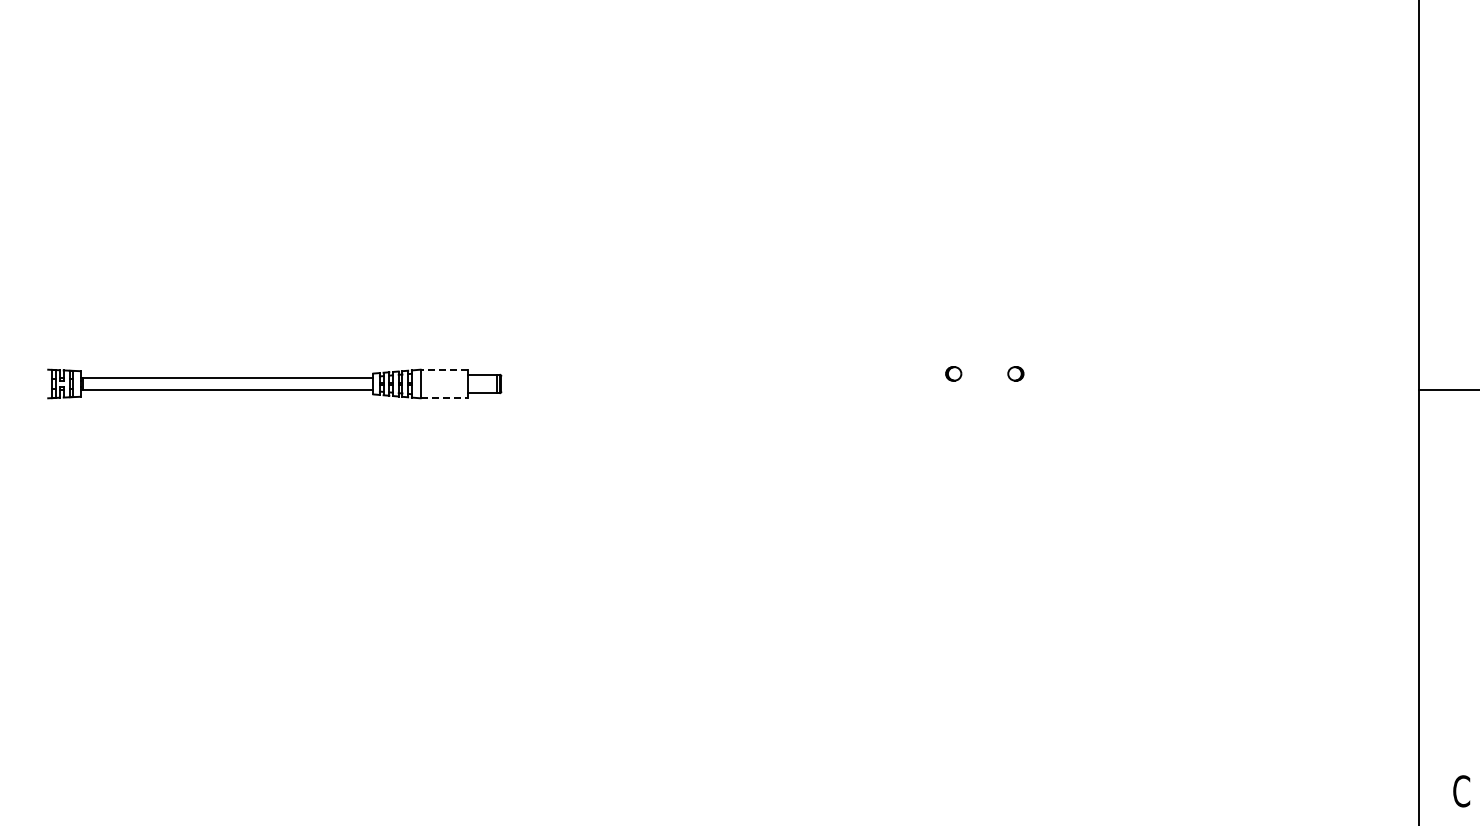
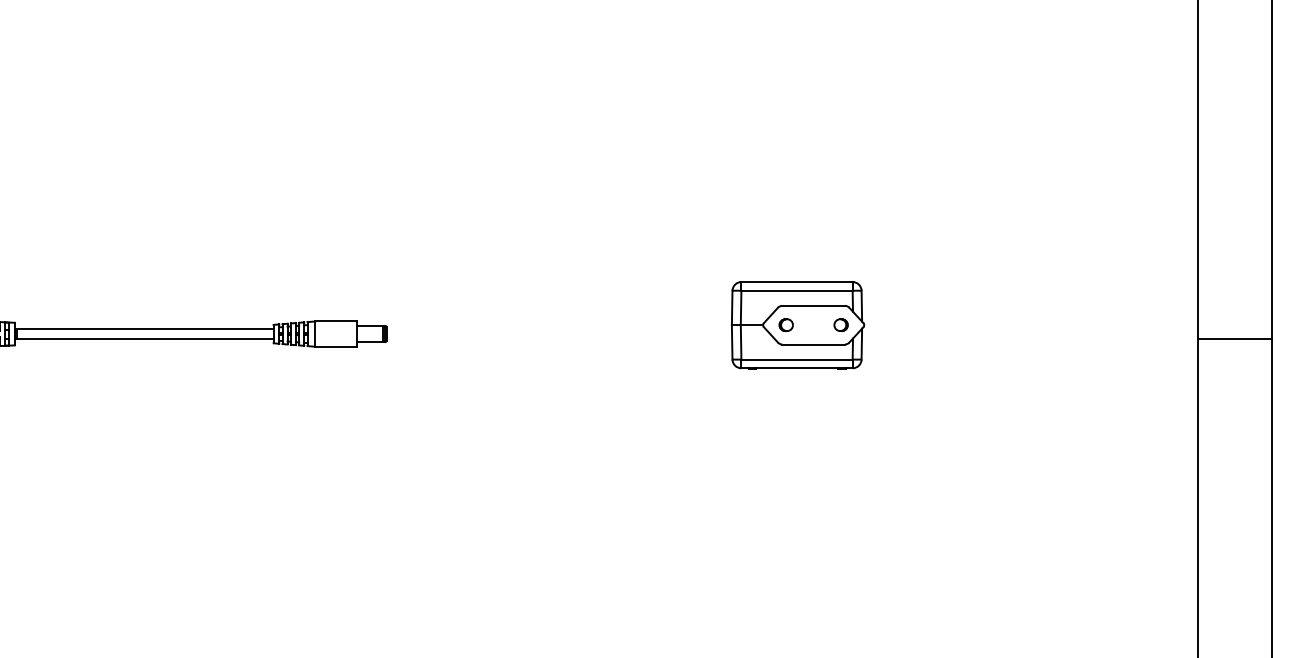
line: (444, 369) -> (336, 321), dashed -> solid
part: (966, 373) -> (797, 324), added
line: (444, 398) -> (336, 346), dashed -> solid

